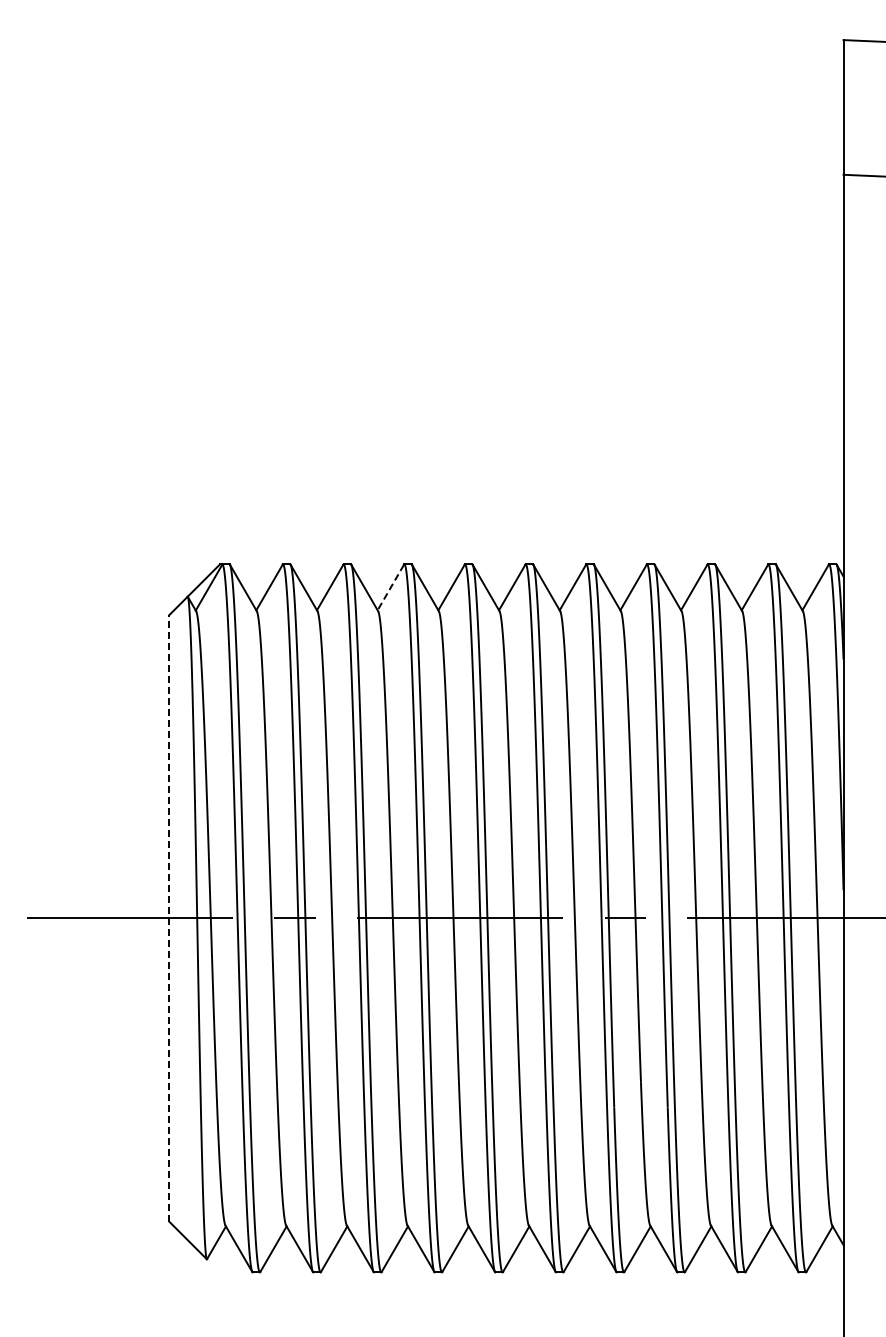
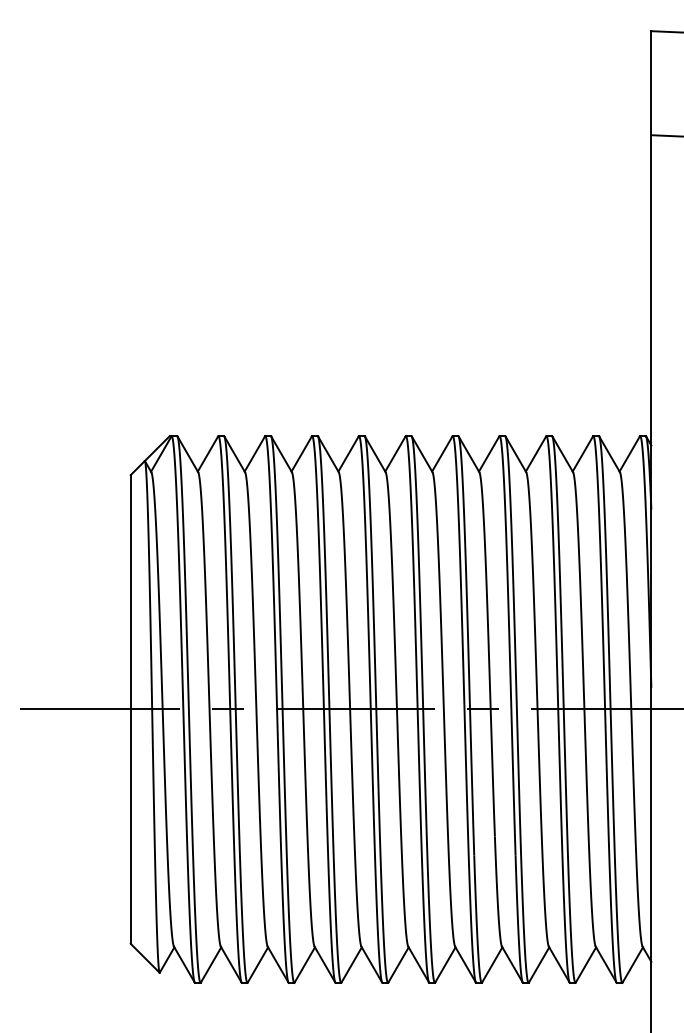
line: (390, 588) -> (301, 454), dashed -> solid
line: (169, 917) -> (130, 708), dashed -> solid

